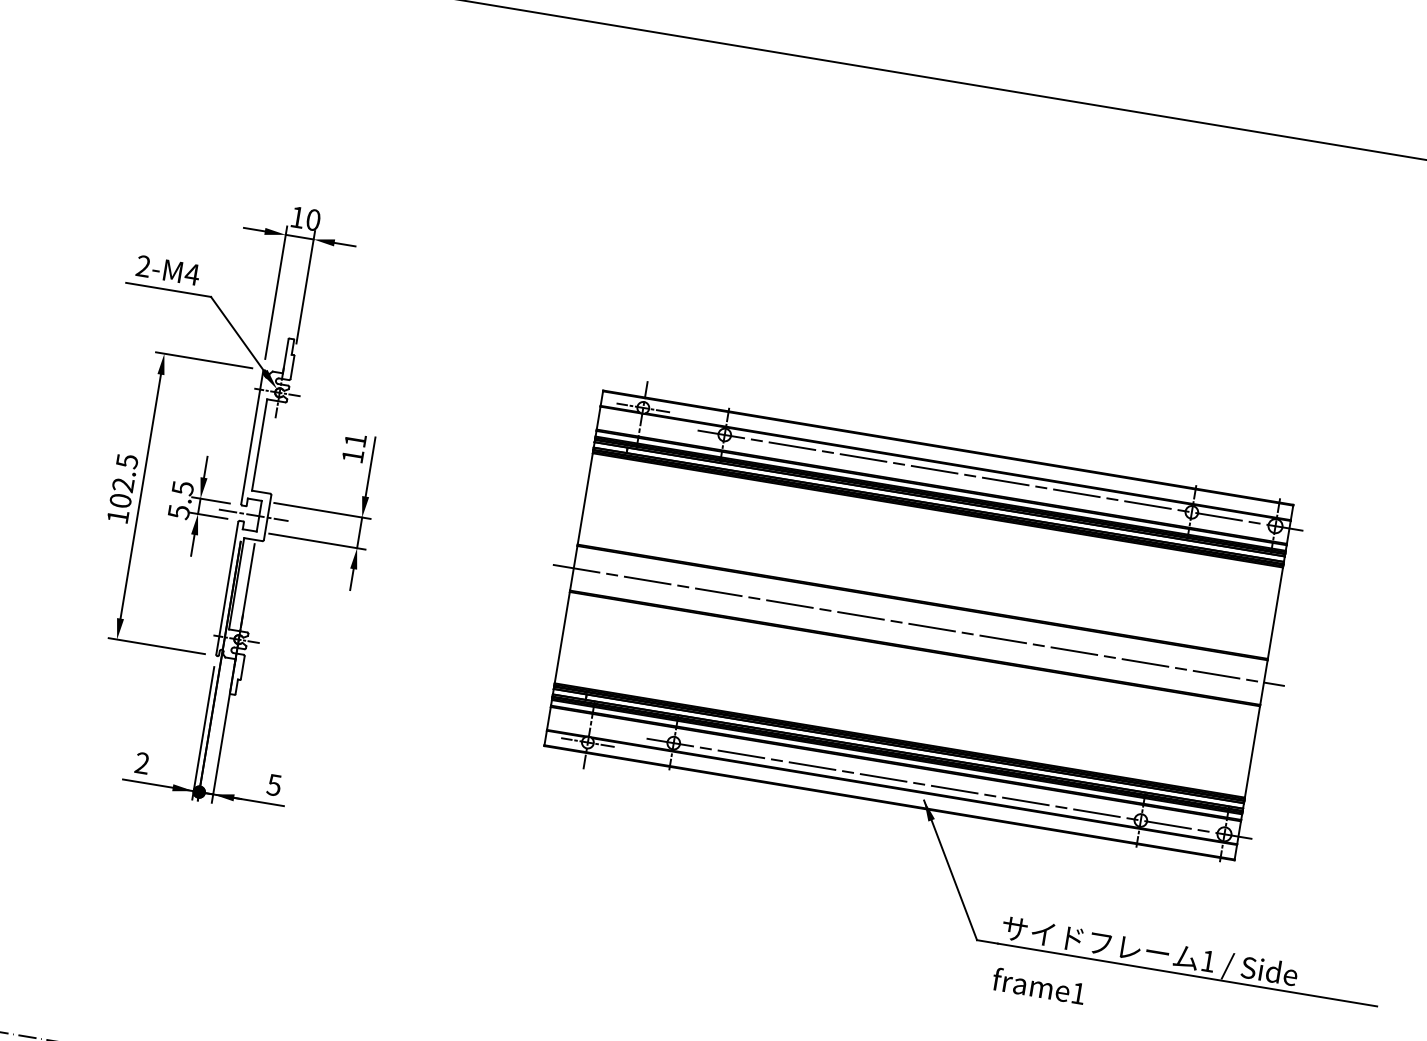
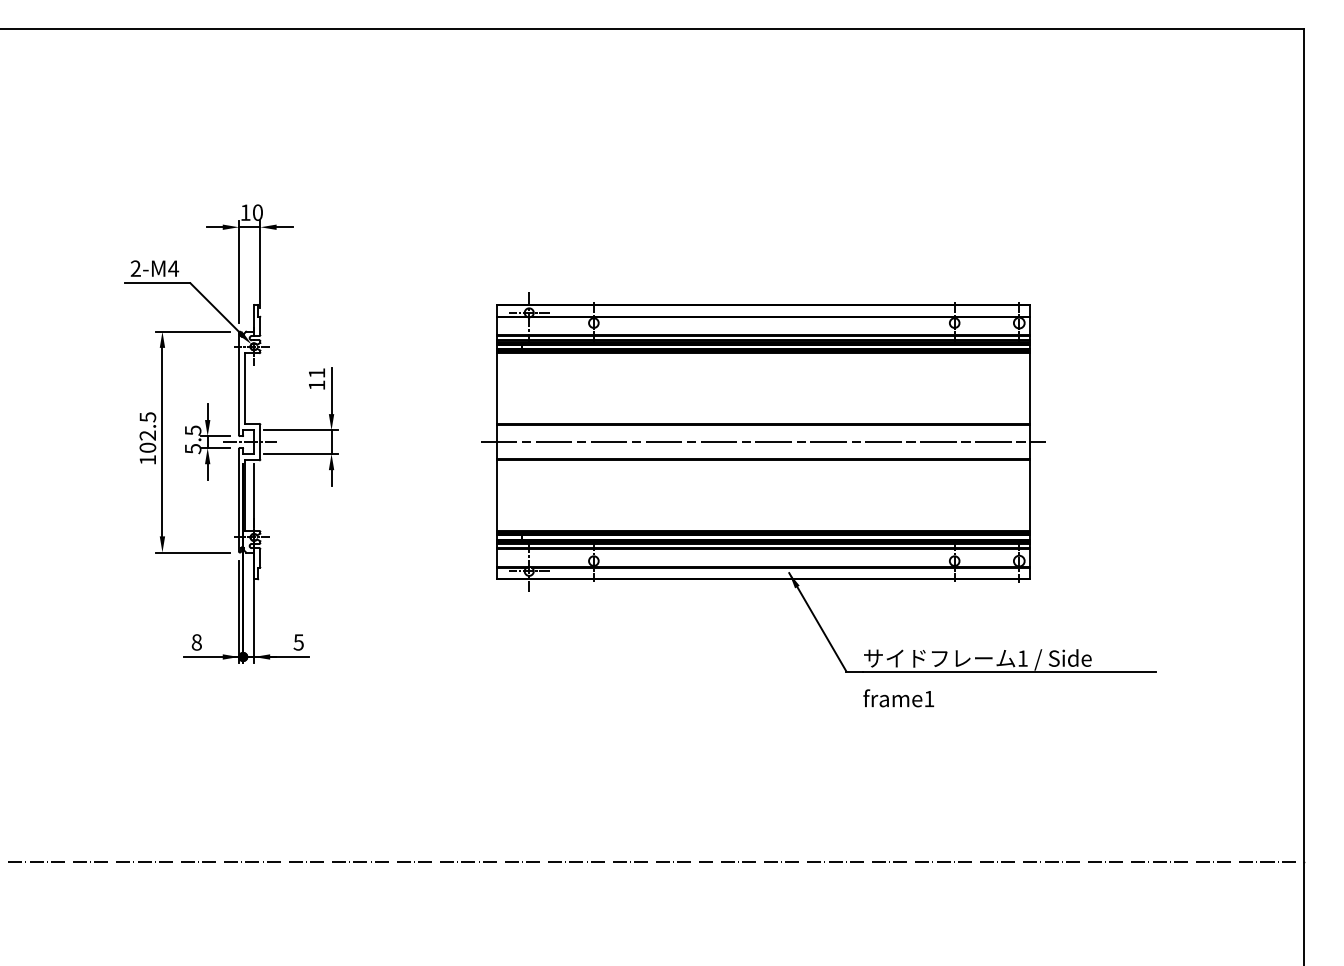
line: (999, 481) -> (806, 323), removed
text: (141, 763) -> (196, 642), 2 -> 8
line: (948, 789) -> (806, 561), removed

